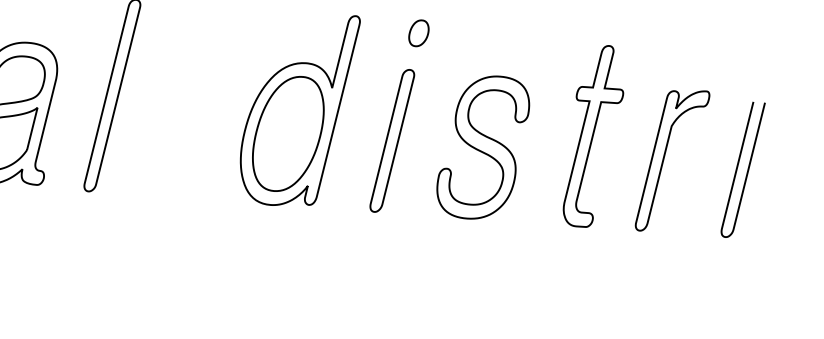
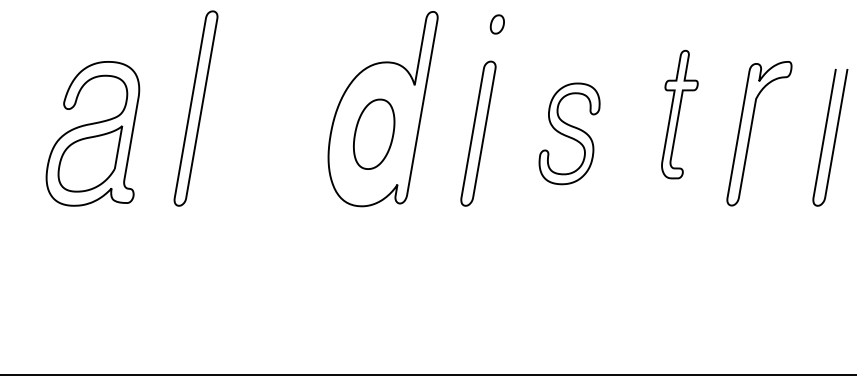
part: (419, 33) -> (497, 24), size x0.7
part: (287, 134) -> (373, 134), size x0.6
part: (594, 136) -> (679, 114), size x0.7
part: (483, 147) -> (569, 133), size x0.7

